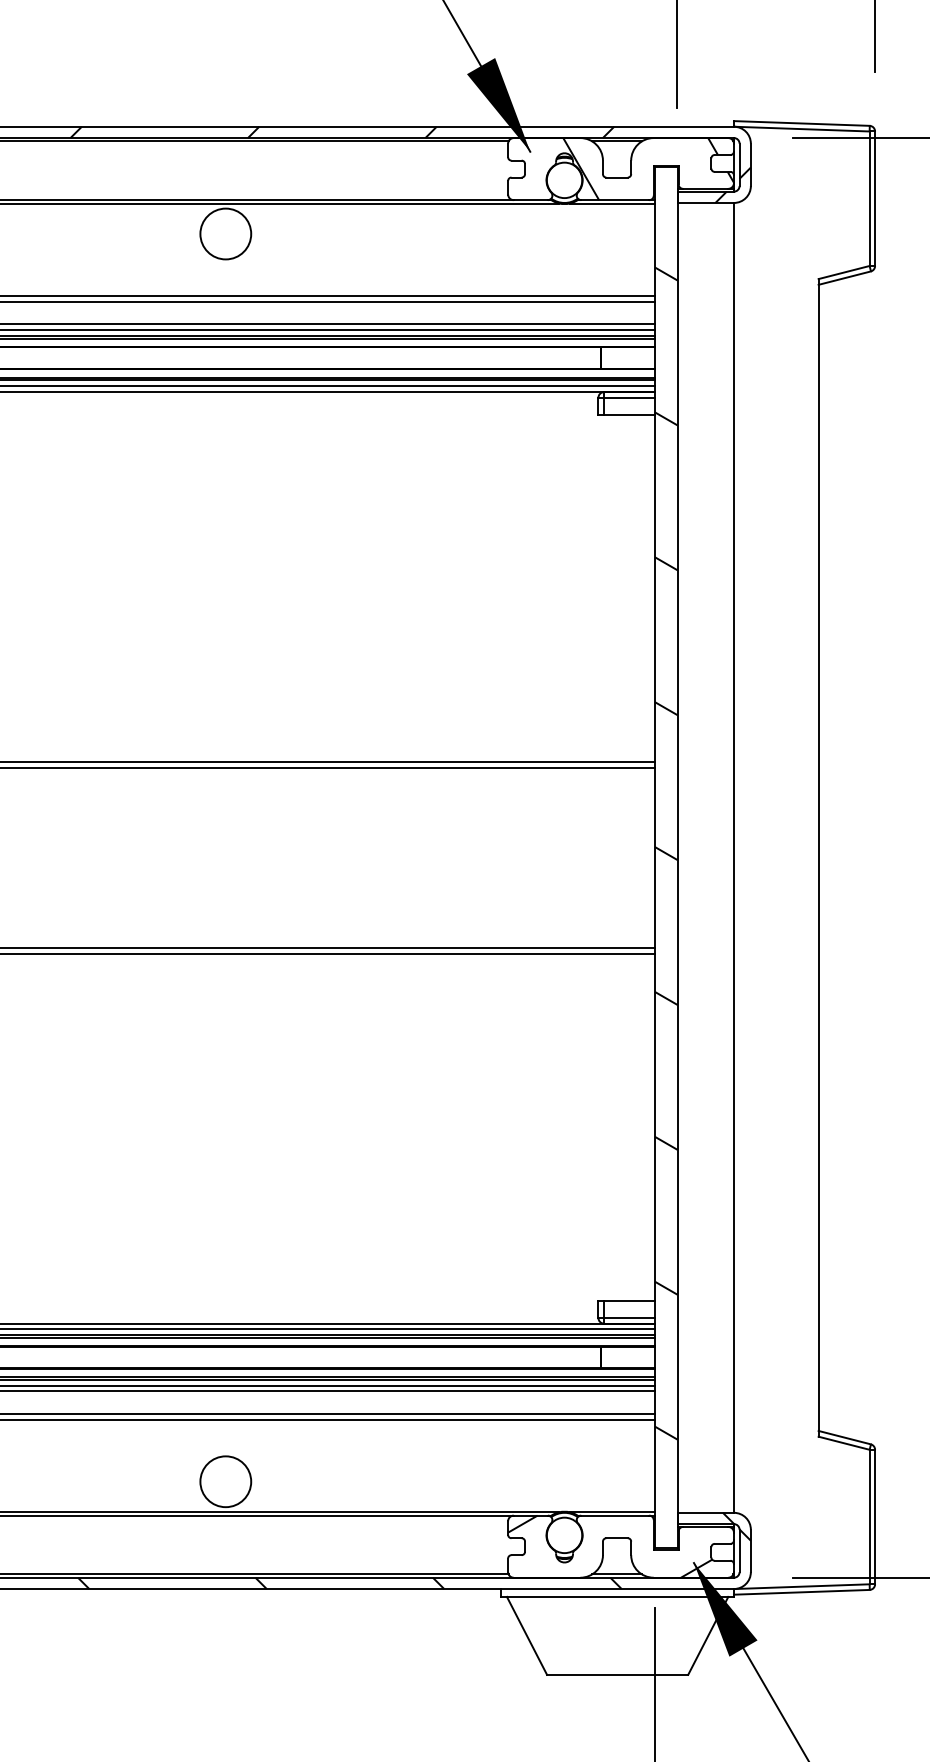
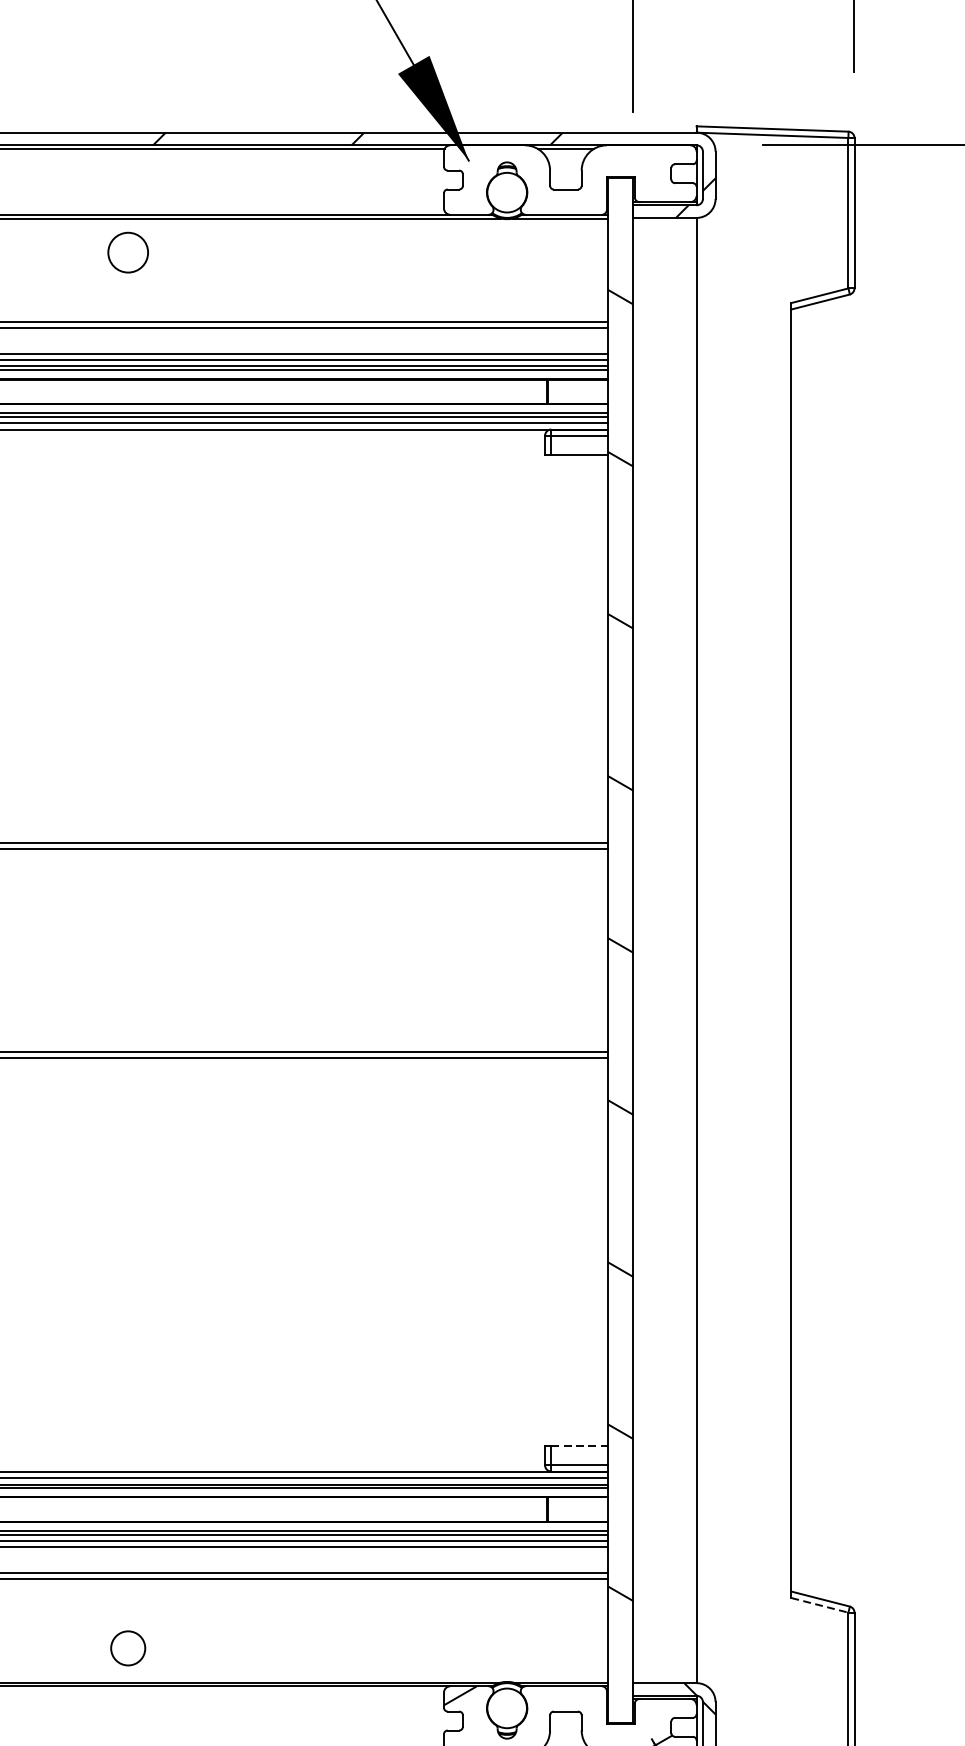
hatch: (648, 169) -> (601, 180), removed
circle: (225, 233) -> (127, 252), size x0.7
line: (630, 1301) -> (580, 1446), solid -> dashed
line: (844, 1443) -> (820, 1605), solid -> dashed
circle: (225, 1481) -> (127, 1648), size x0.6

